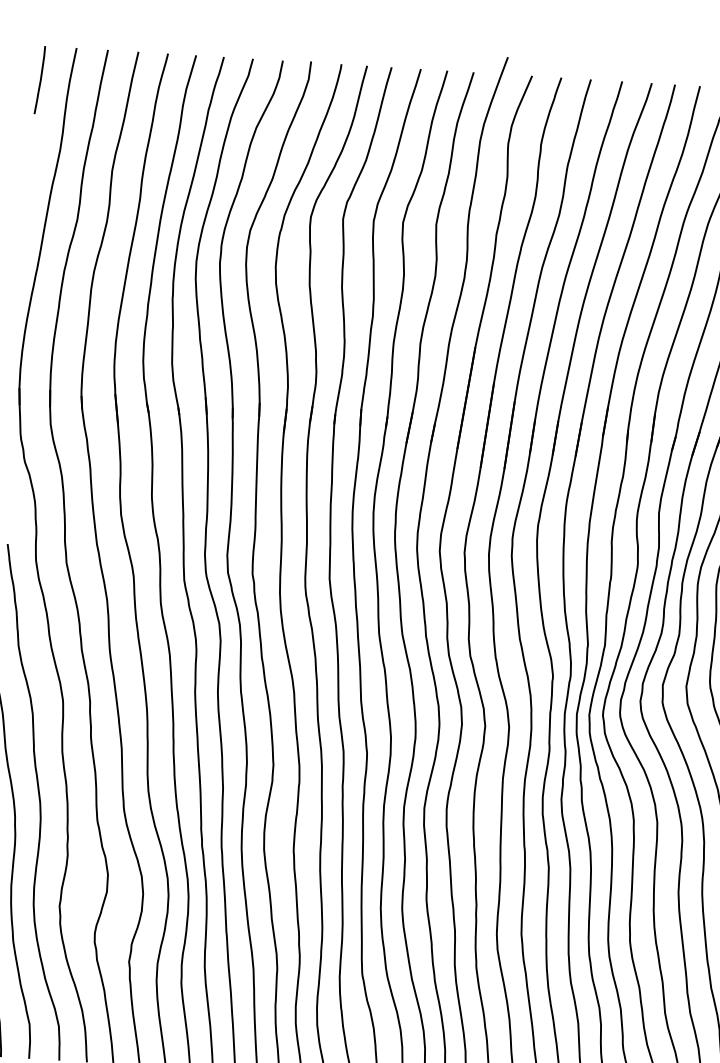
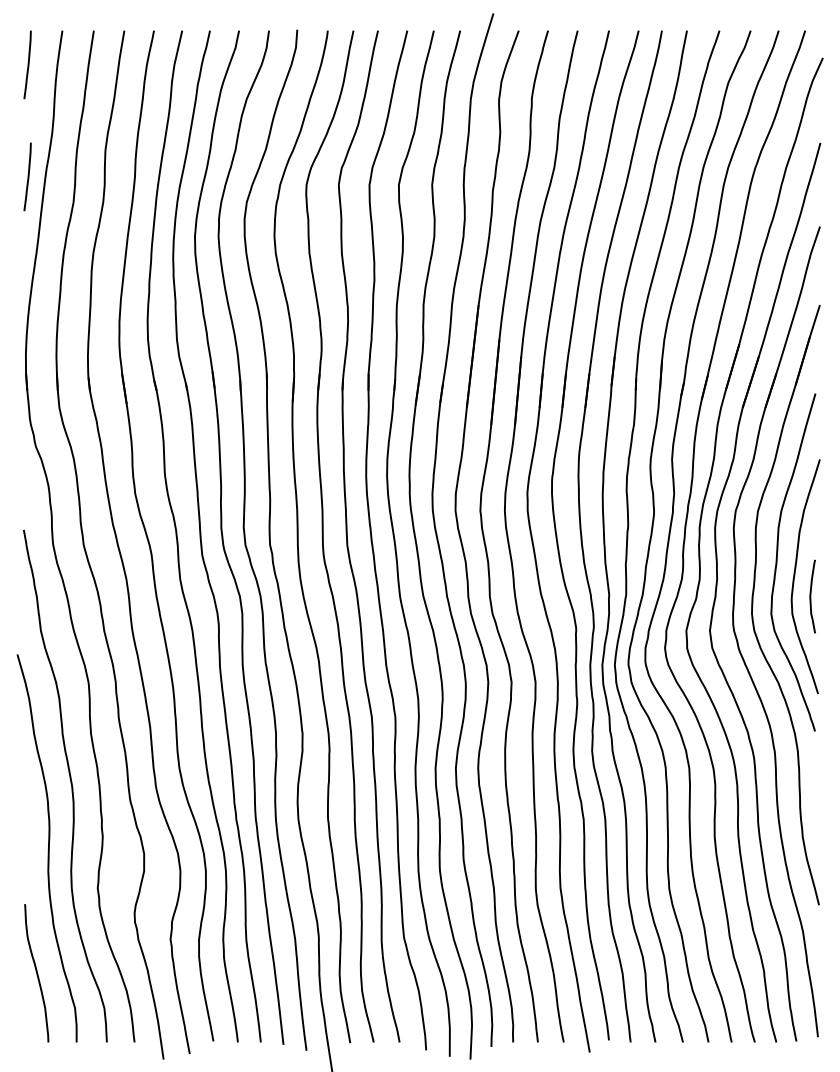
line: (32, 191) -> (27, 176), added

